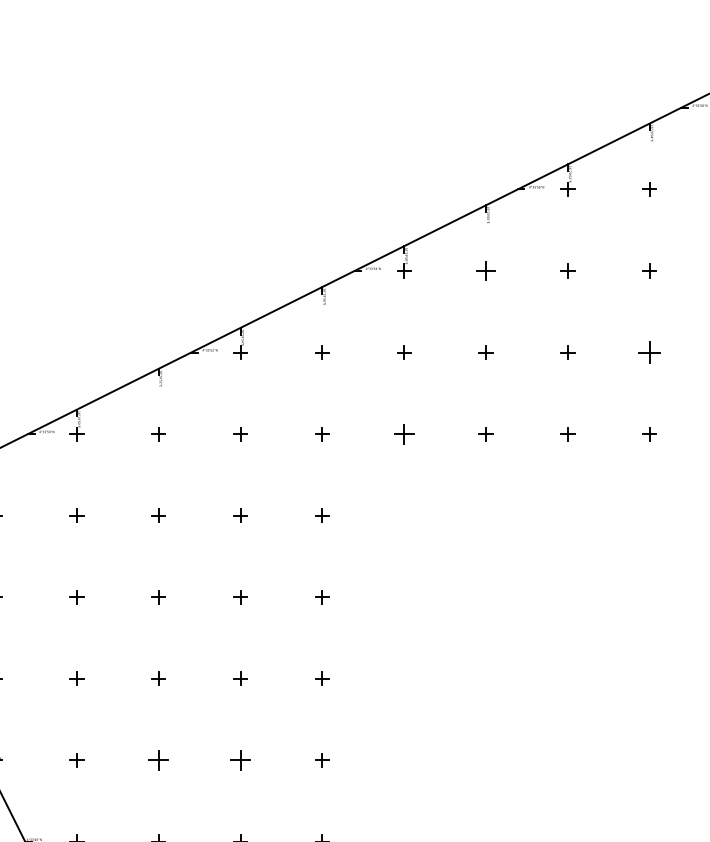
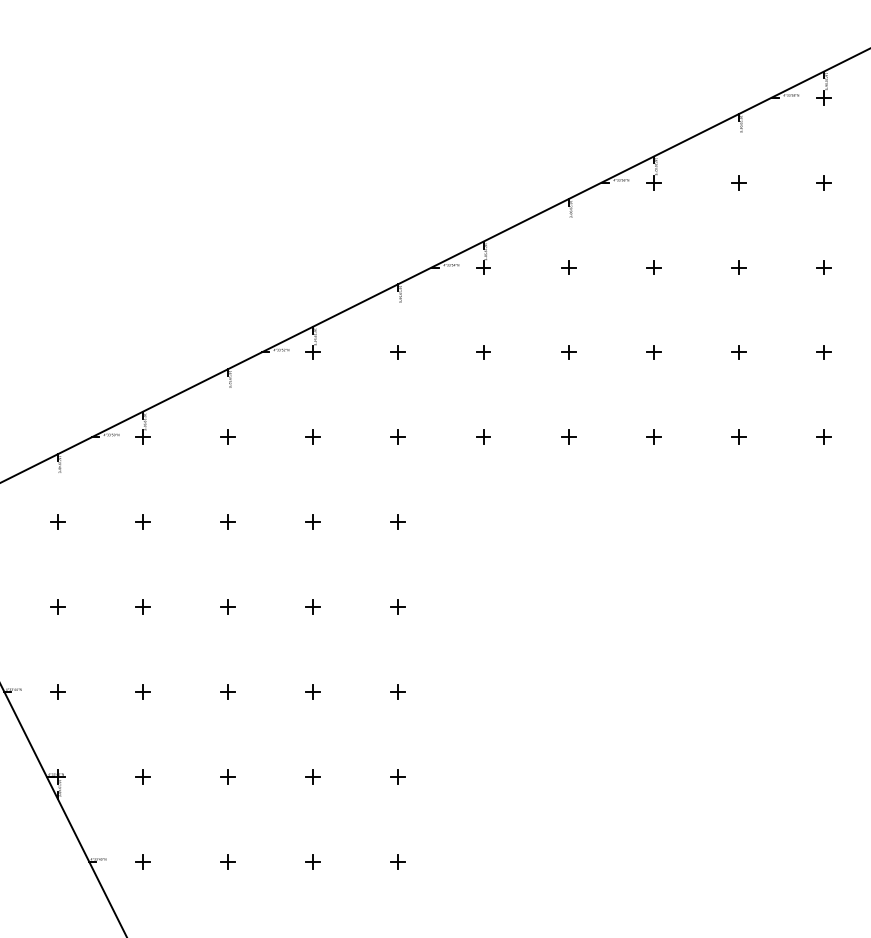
part: (485, 271) -> (568, 267), size x0.71
part: (649, 352) -> (738, 352), size x0.62
part: (404, 433) -> (483, 436), size x0.71
part: (158, 760) -> (227, 776), size x0.71
part: (239, 760) -> (312, 776), size x0.71

